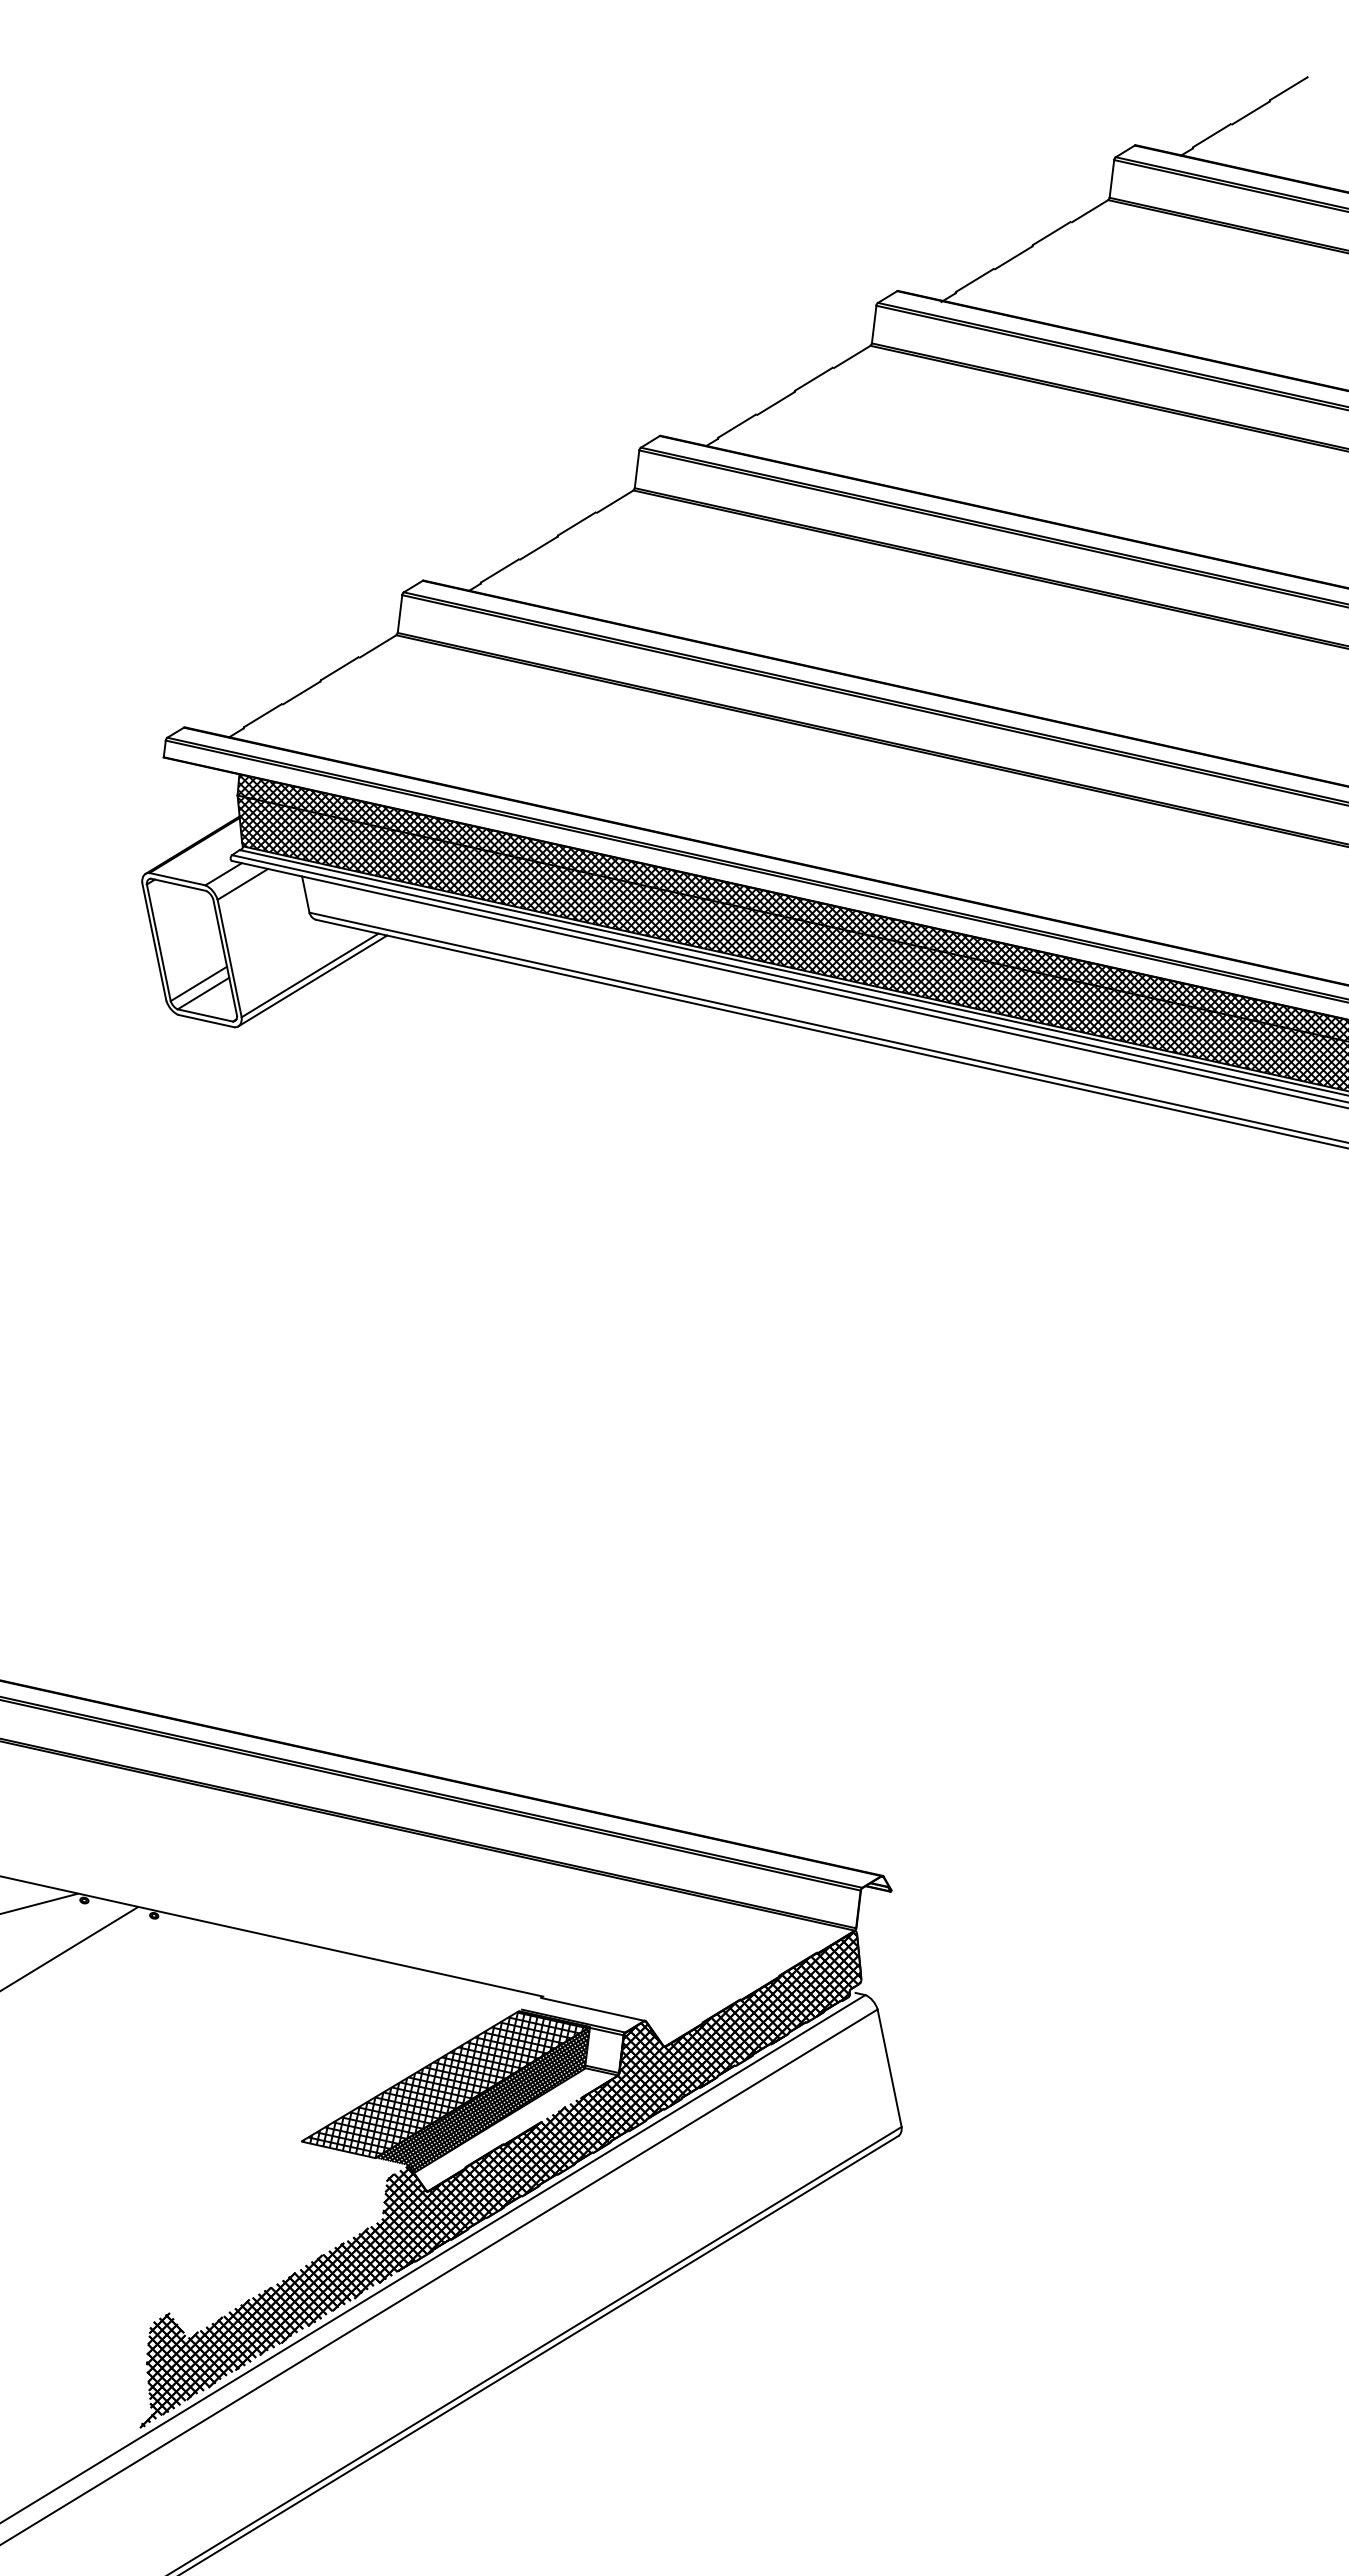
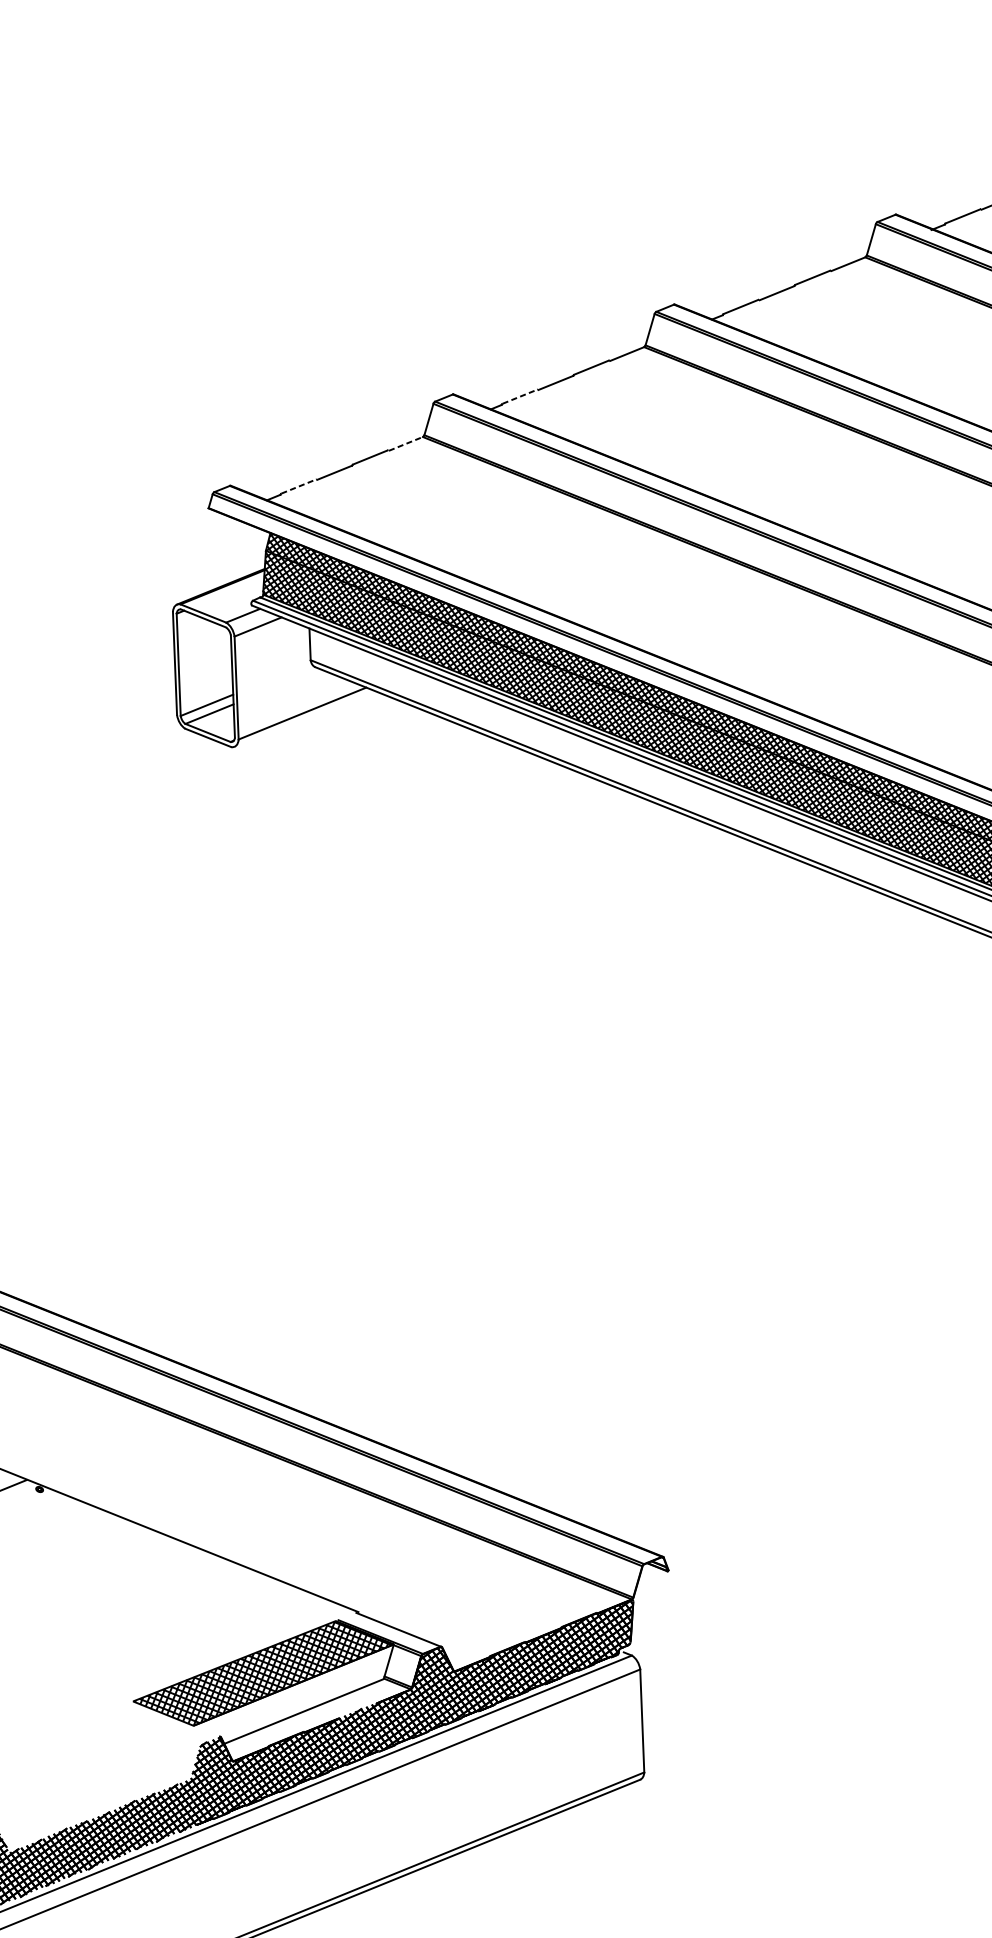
line: (500, 570) -> (520, 396), solid -> dashed
line: (378, 646) -> (406, 444), solid -> dashed
line: (263, 715) -> (299, 486), solid -> dashed
line: (312, 980) -> (303, 718), removed
hatch: (482, 2099) -> (292, 1690), removed

